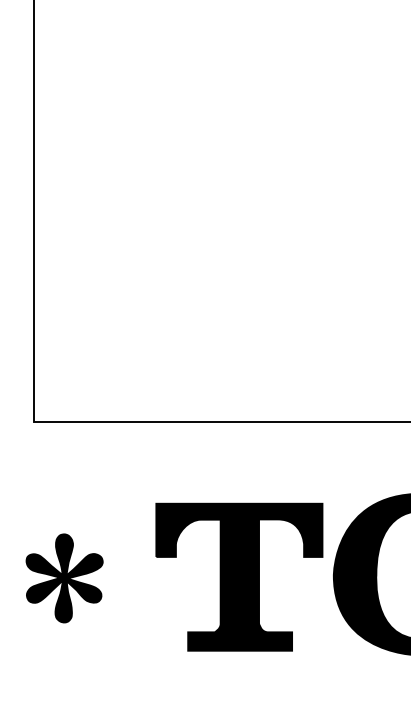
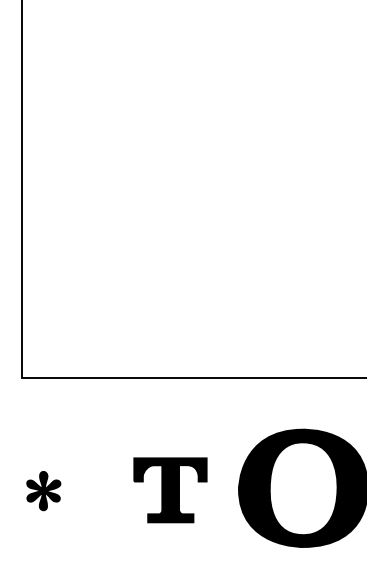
part: (64, 577) -> (43, 490), size x0.6
part: (239, 577) -> (170, 490), size x0.6

